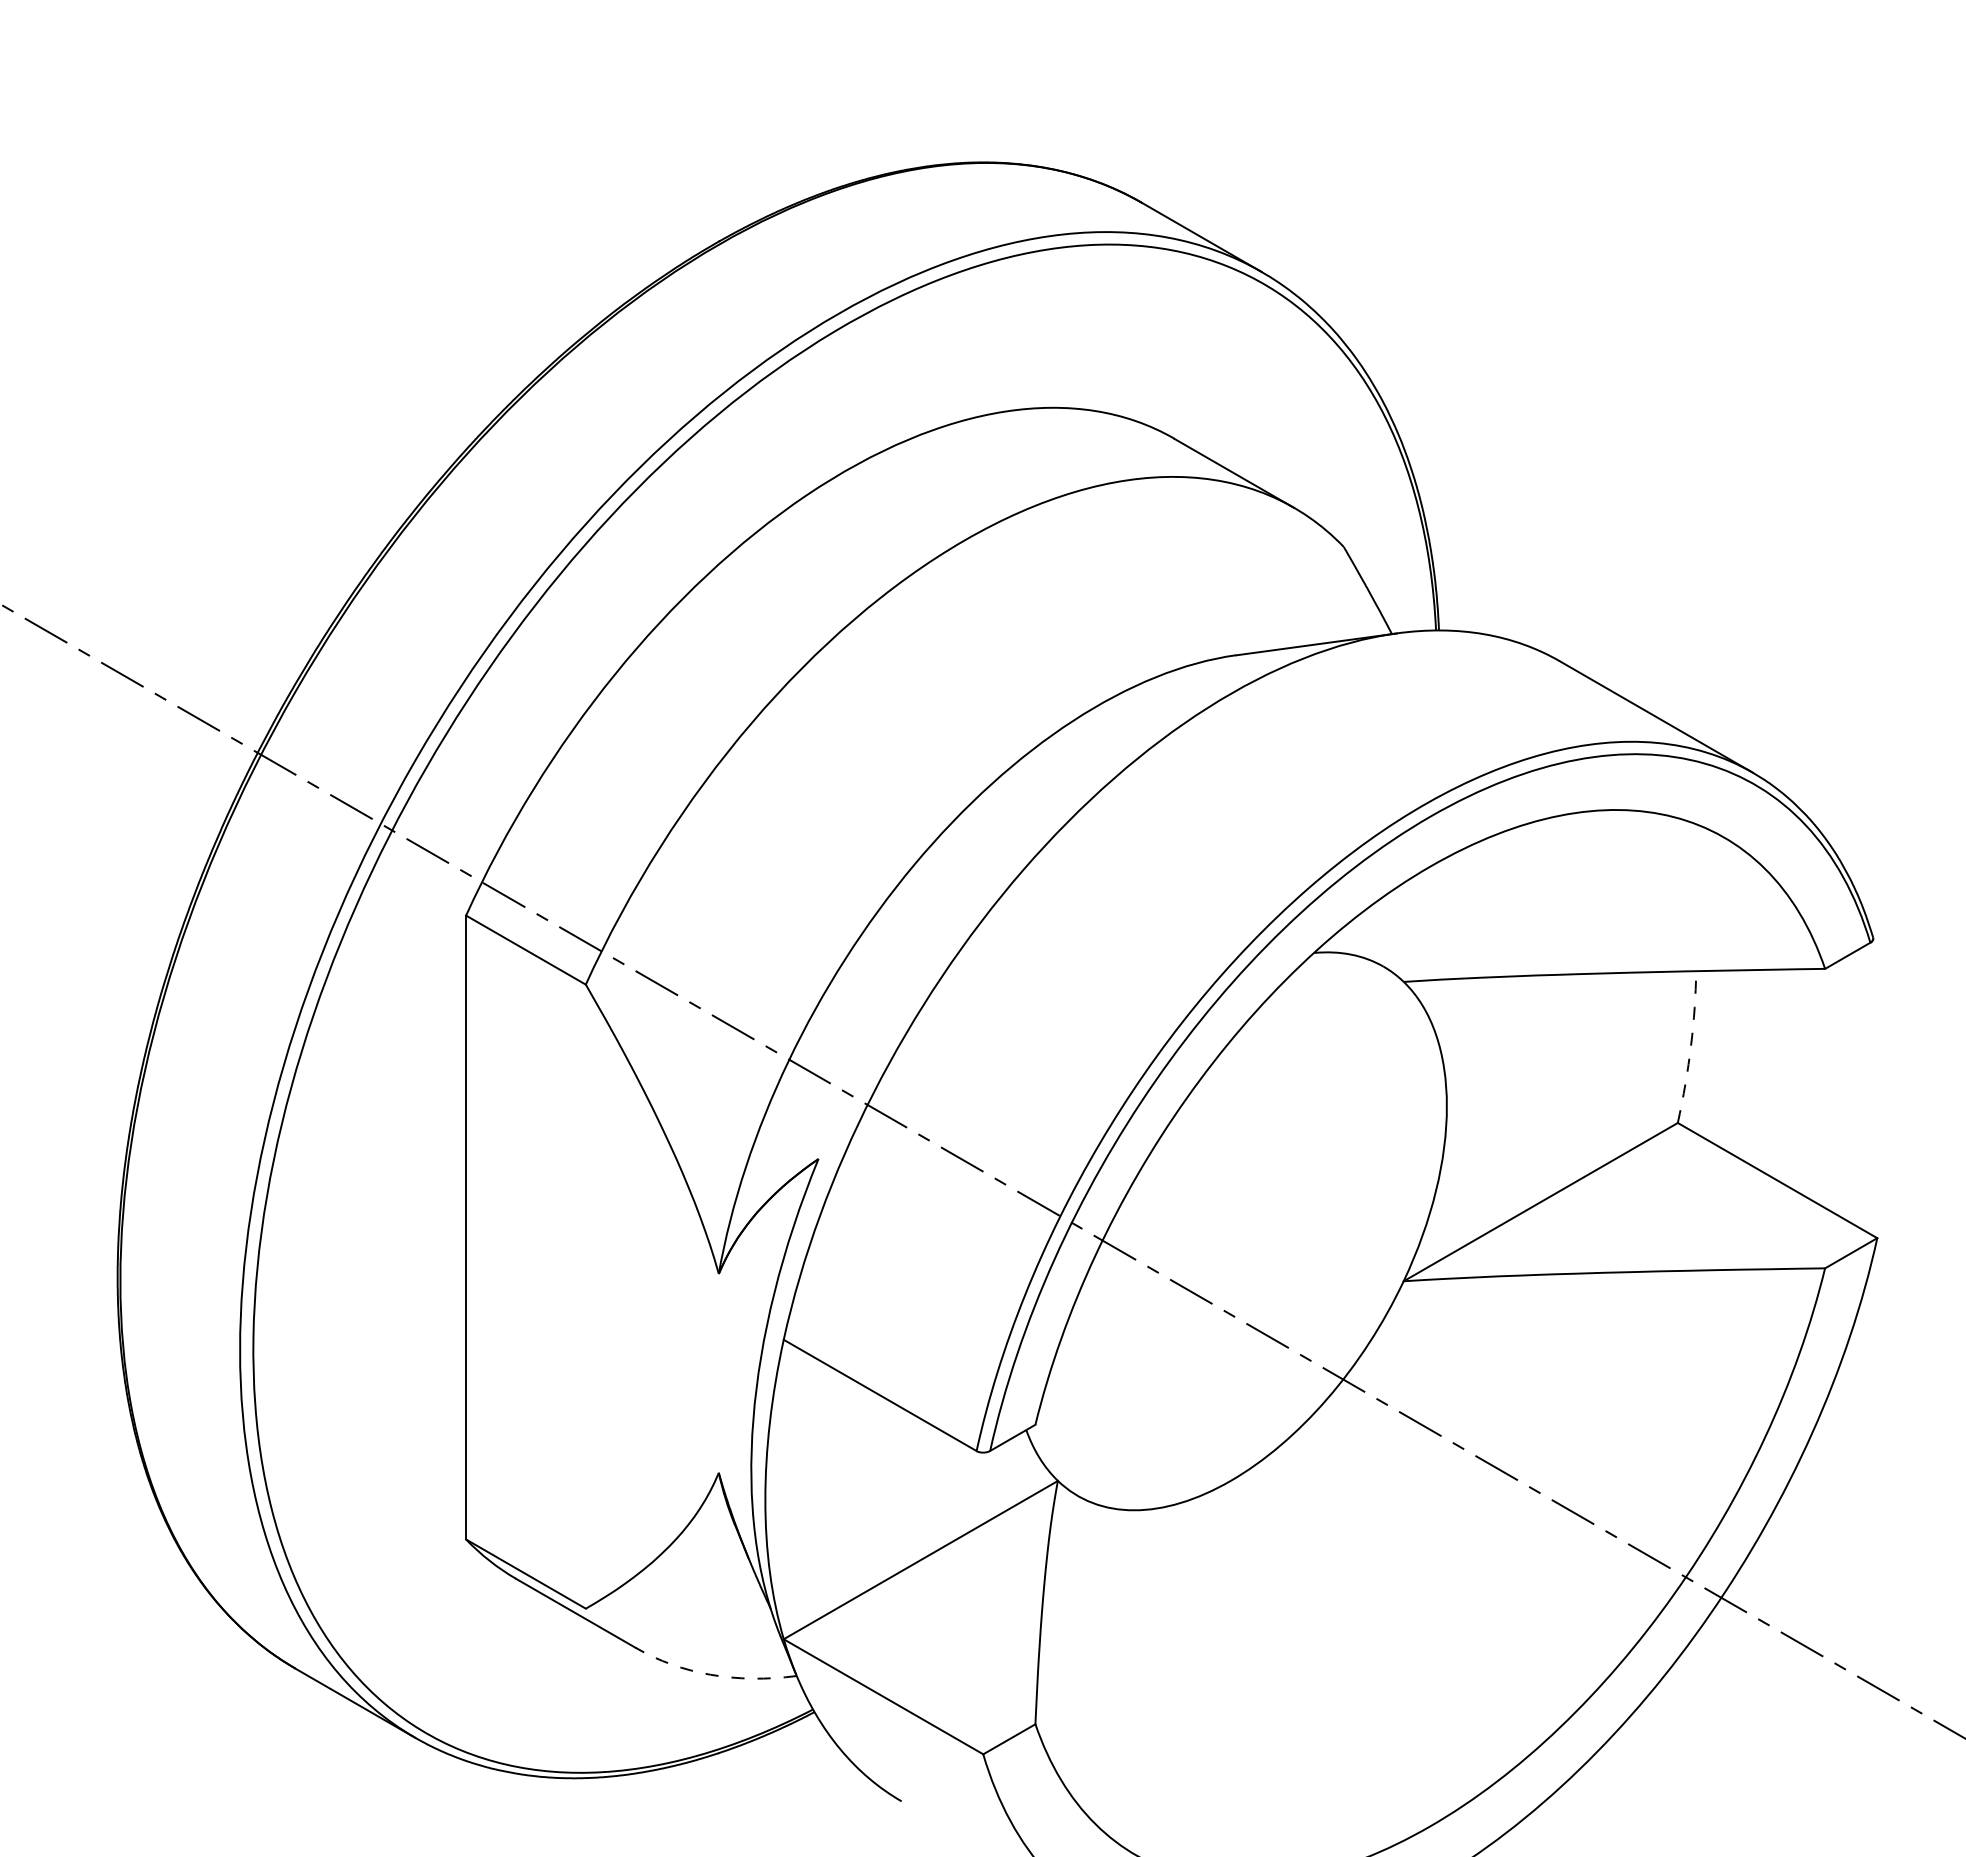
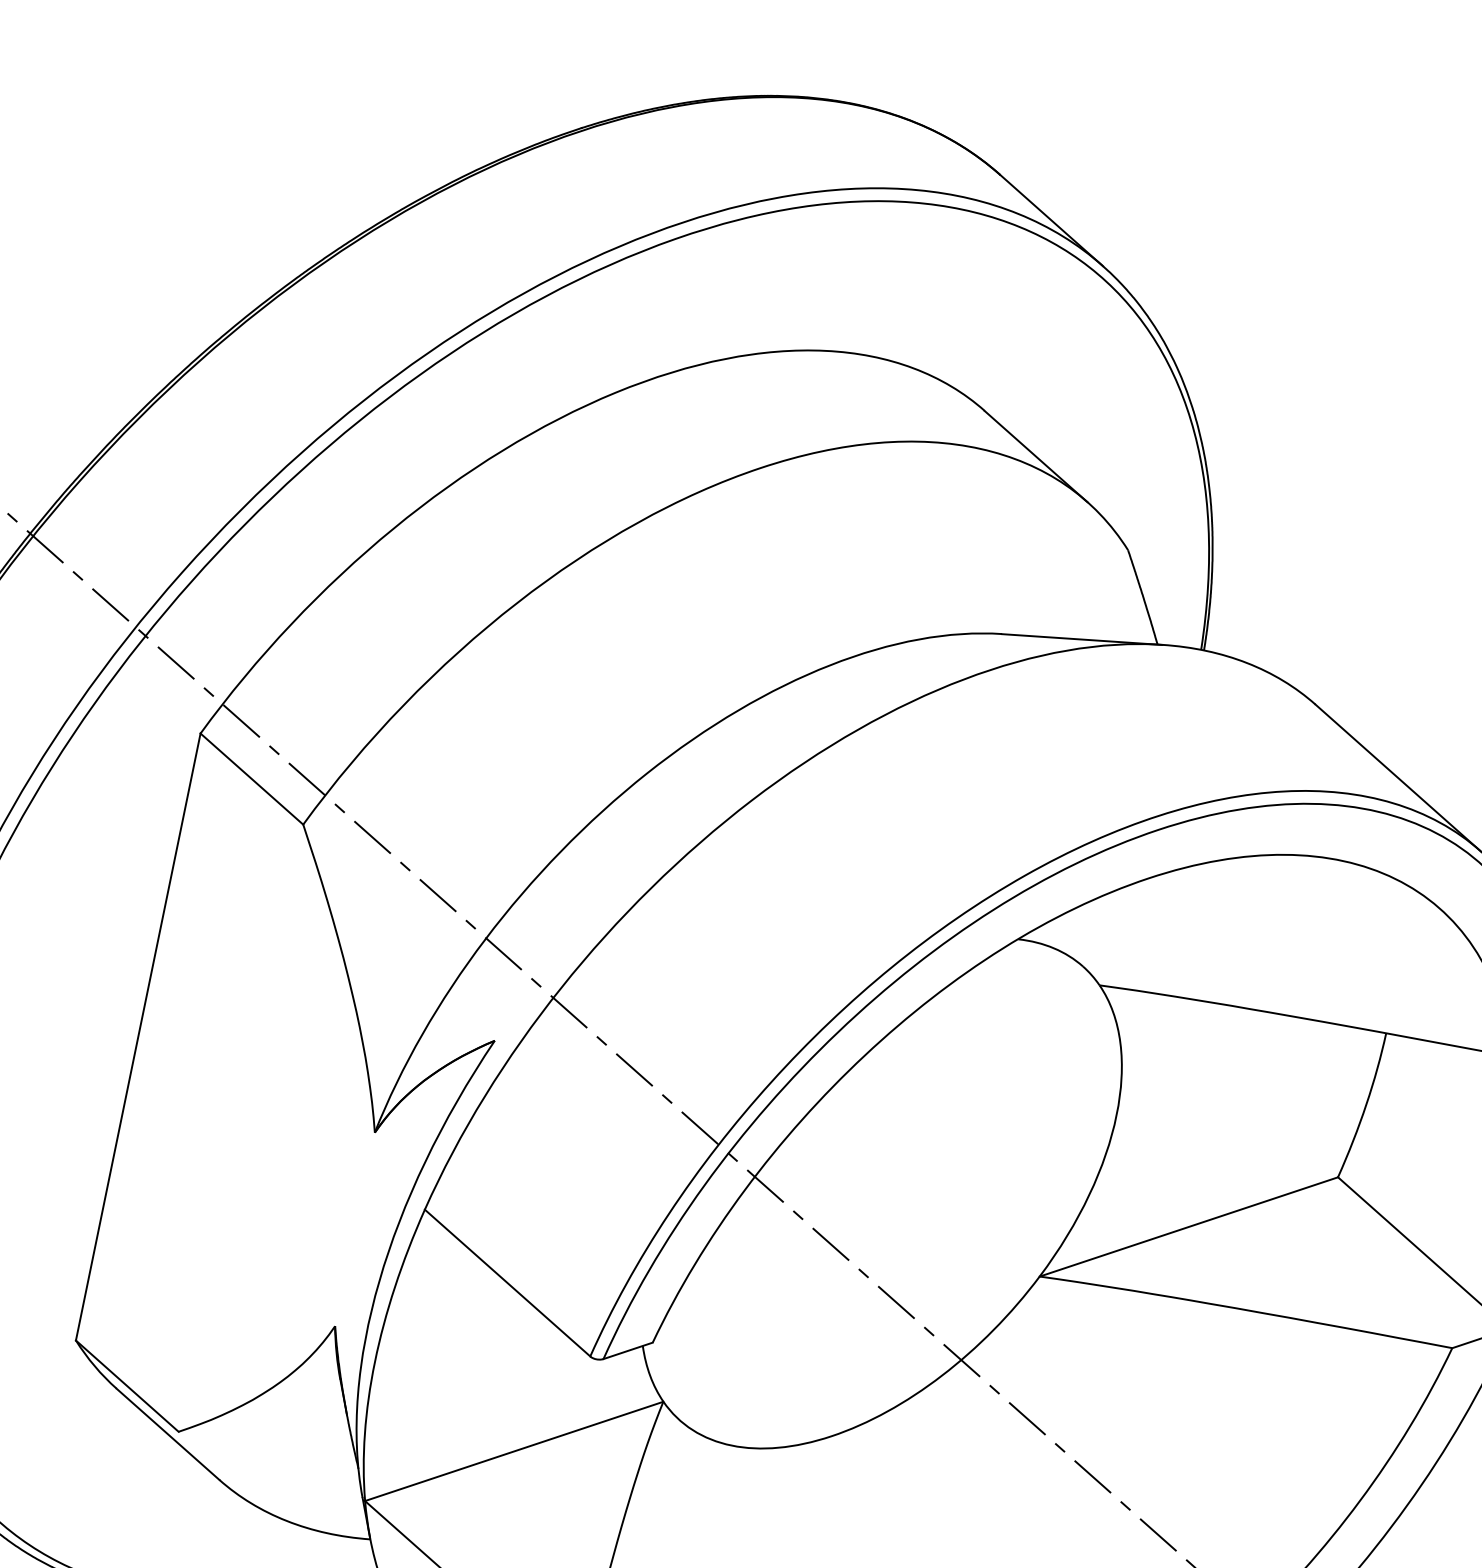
arc: (1690, 1046) -> (1365, 1105), dashed -> solid
arc: (713, 1675) -> (289, 1522), dashed -> solid

